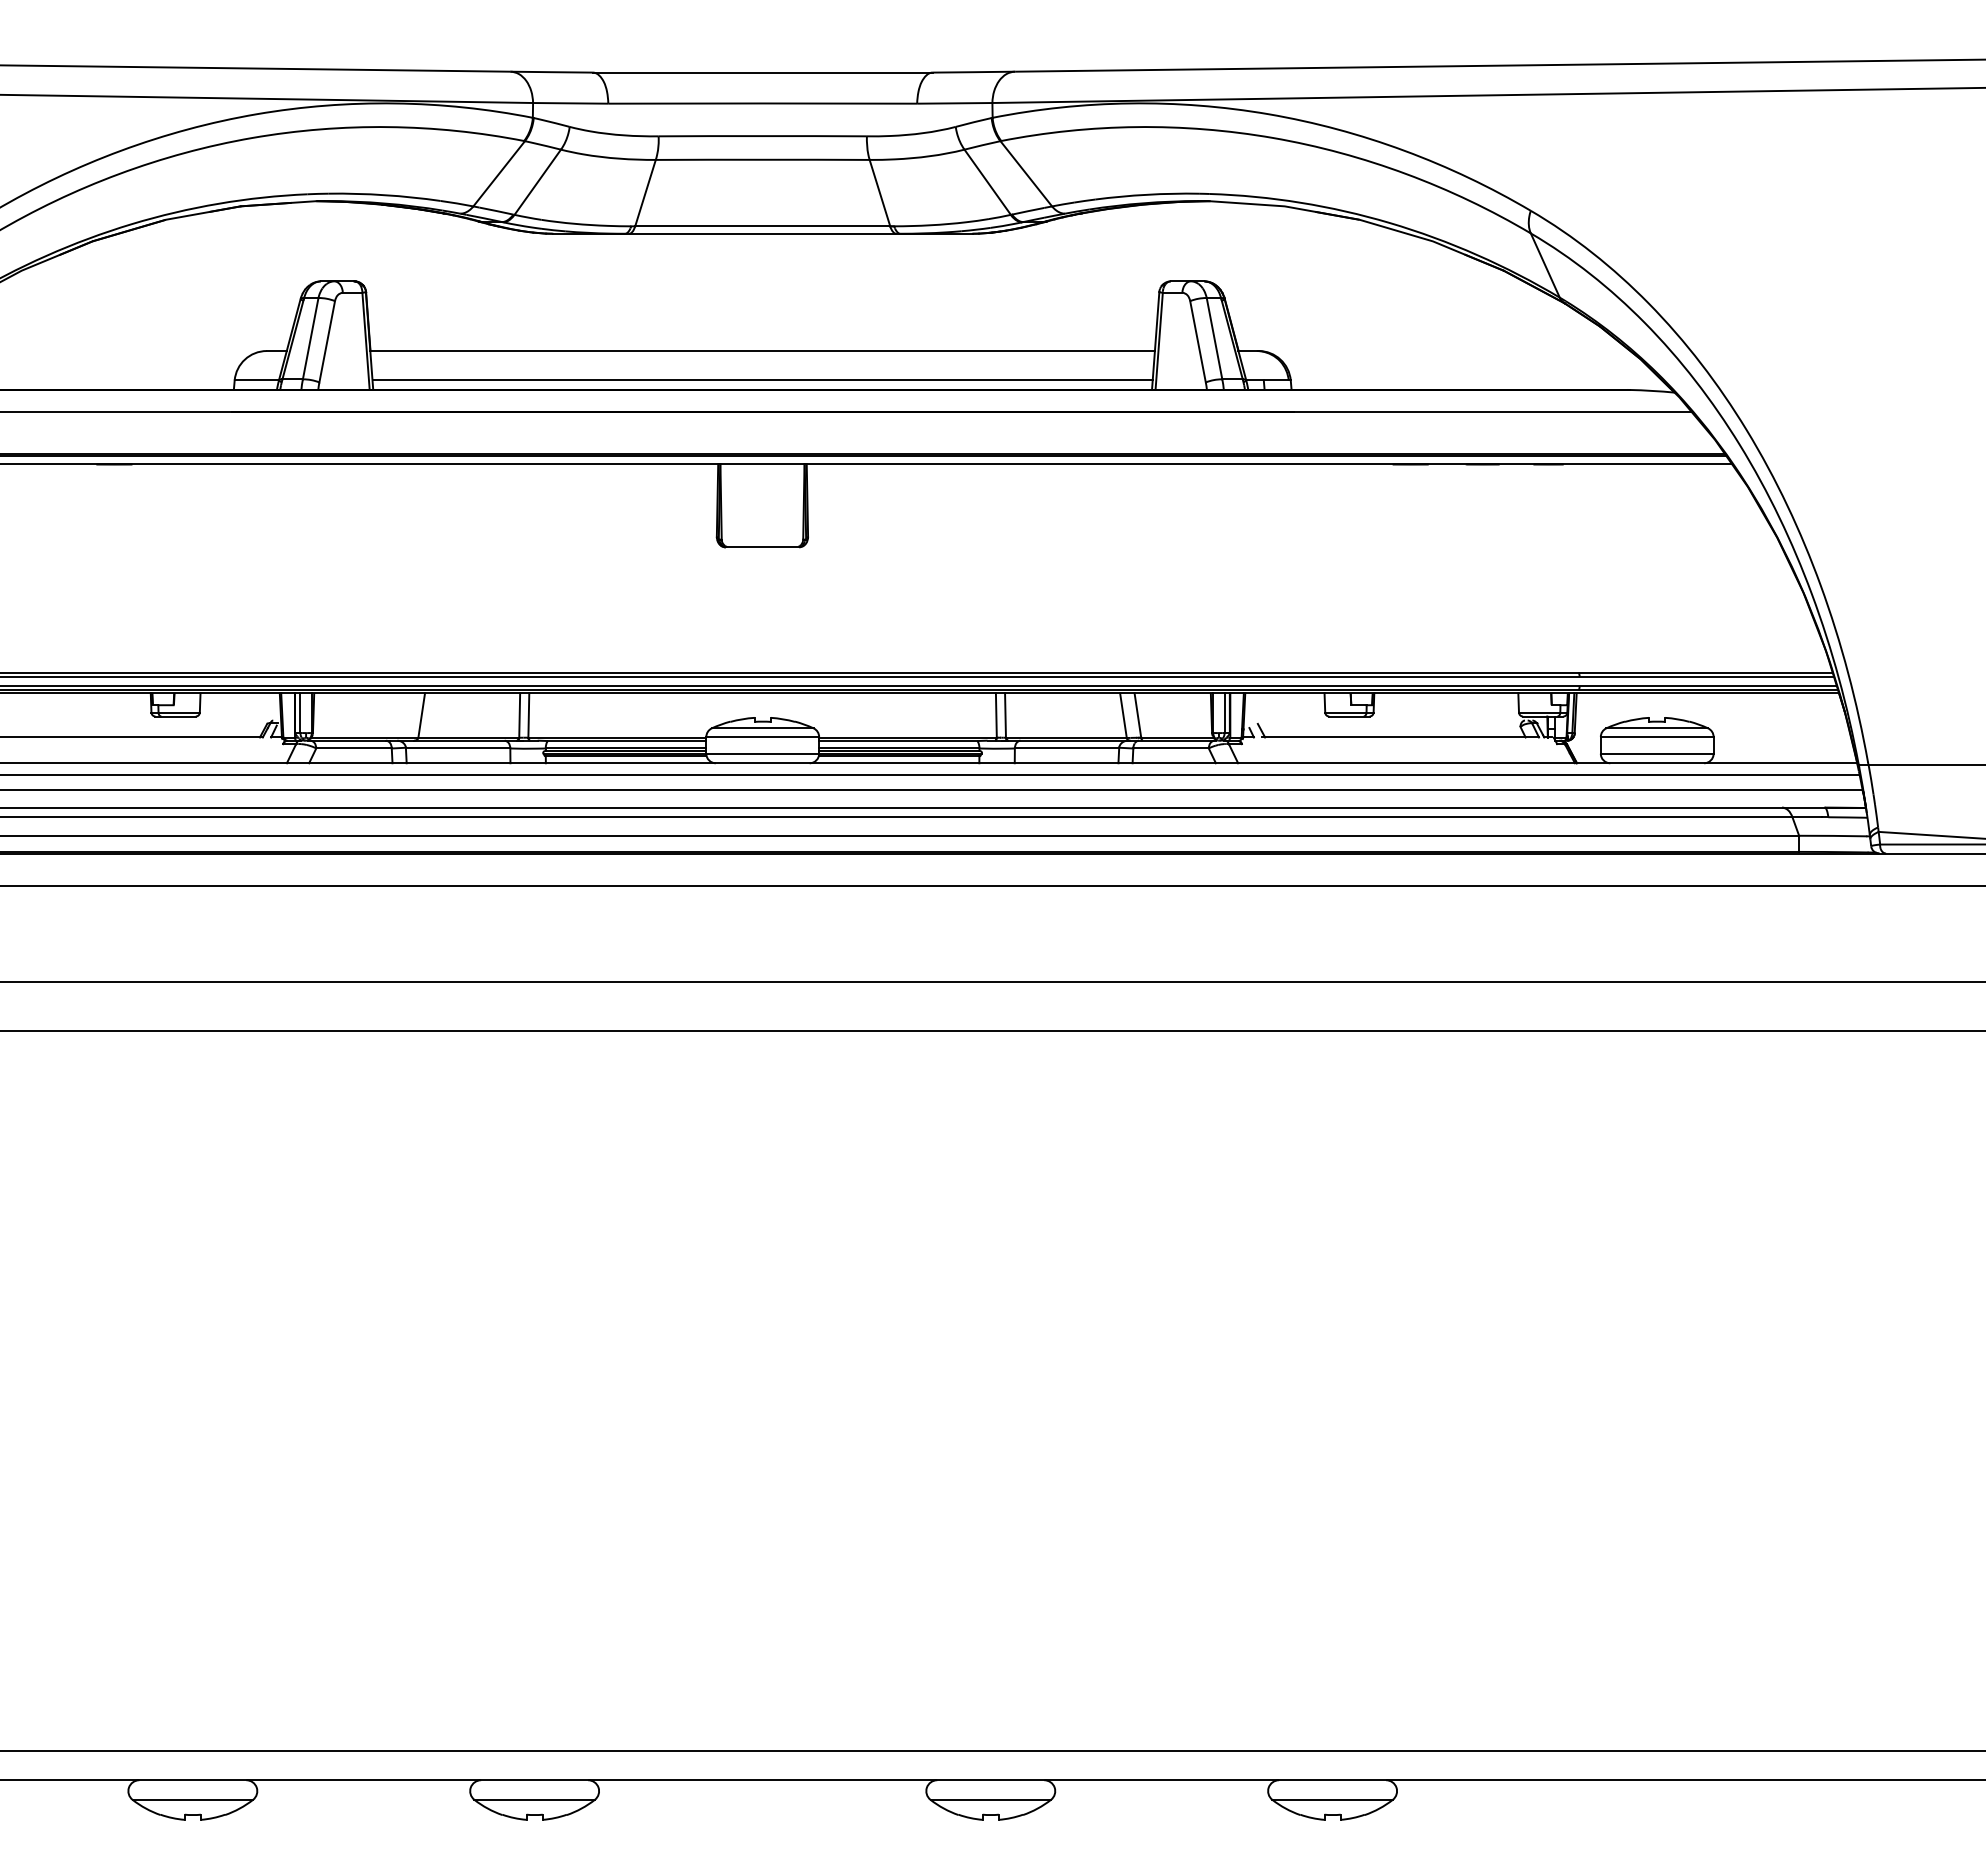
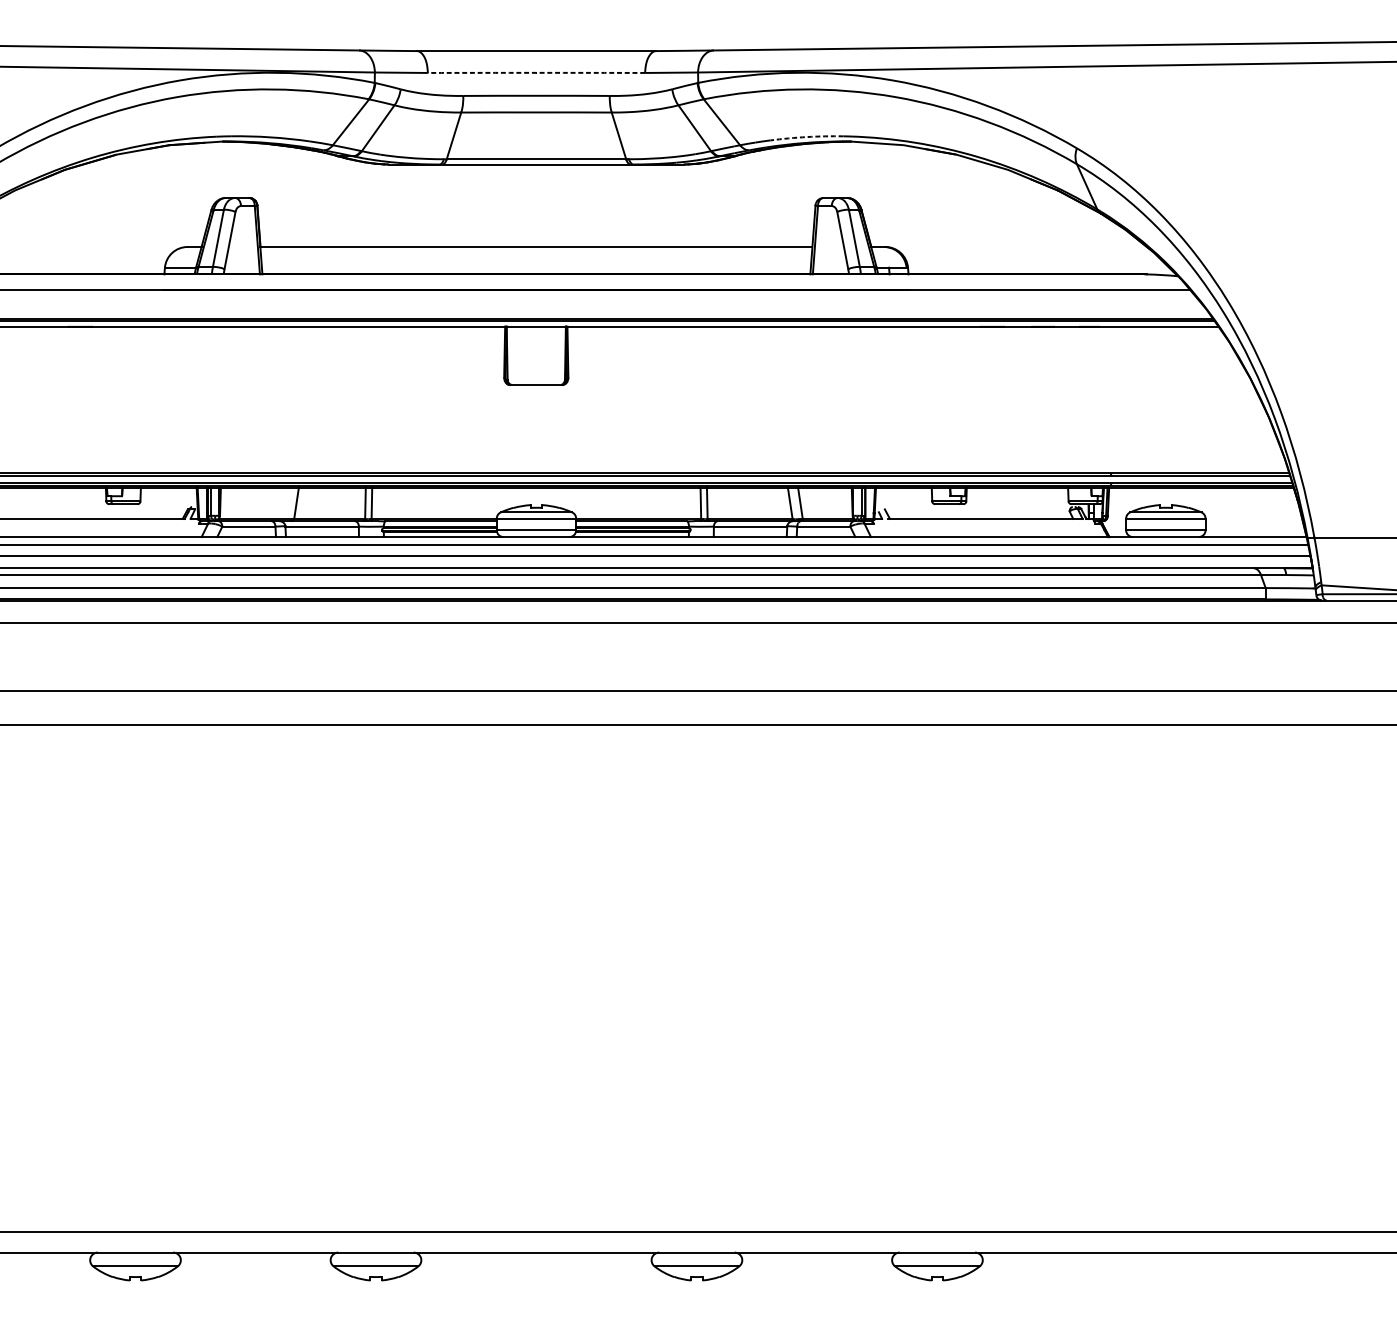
arc: (762, 103) -> (536, 72), solid -> dashed
arc: (1147, 194) -> (807, 136), solid -> dashed
line: (762, 380) -> (536, 267), removed

